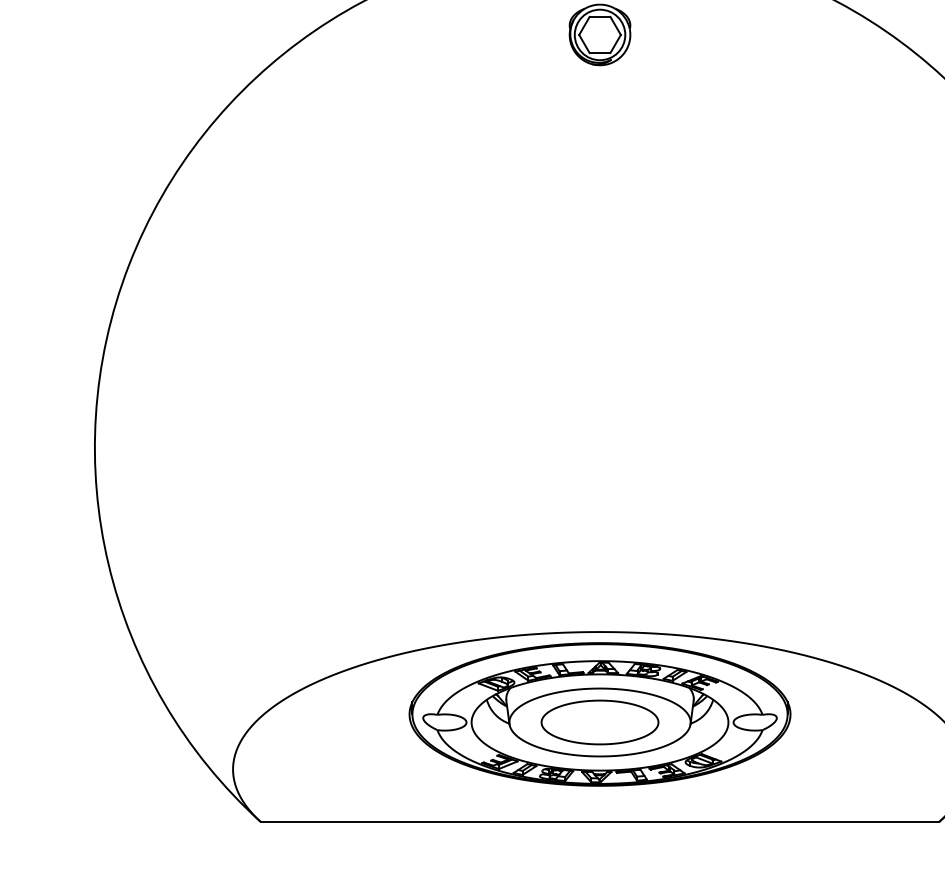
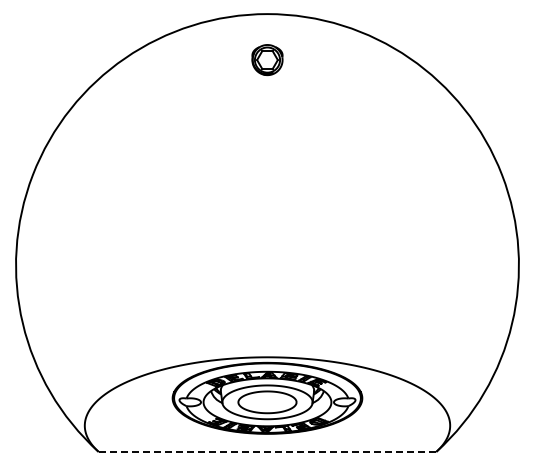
line: (600, 821) -> (267, 451), solid -> dashed

